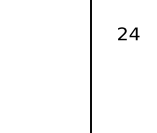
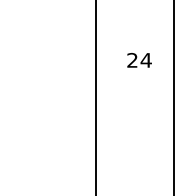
text: (128, 33) -> (139, 60), moved

